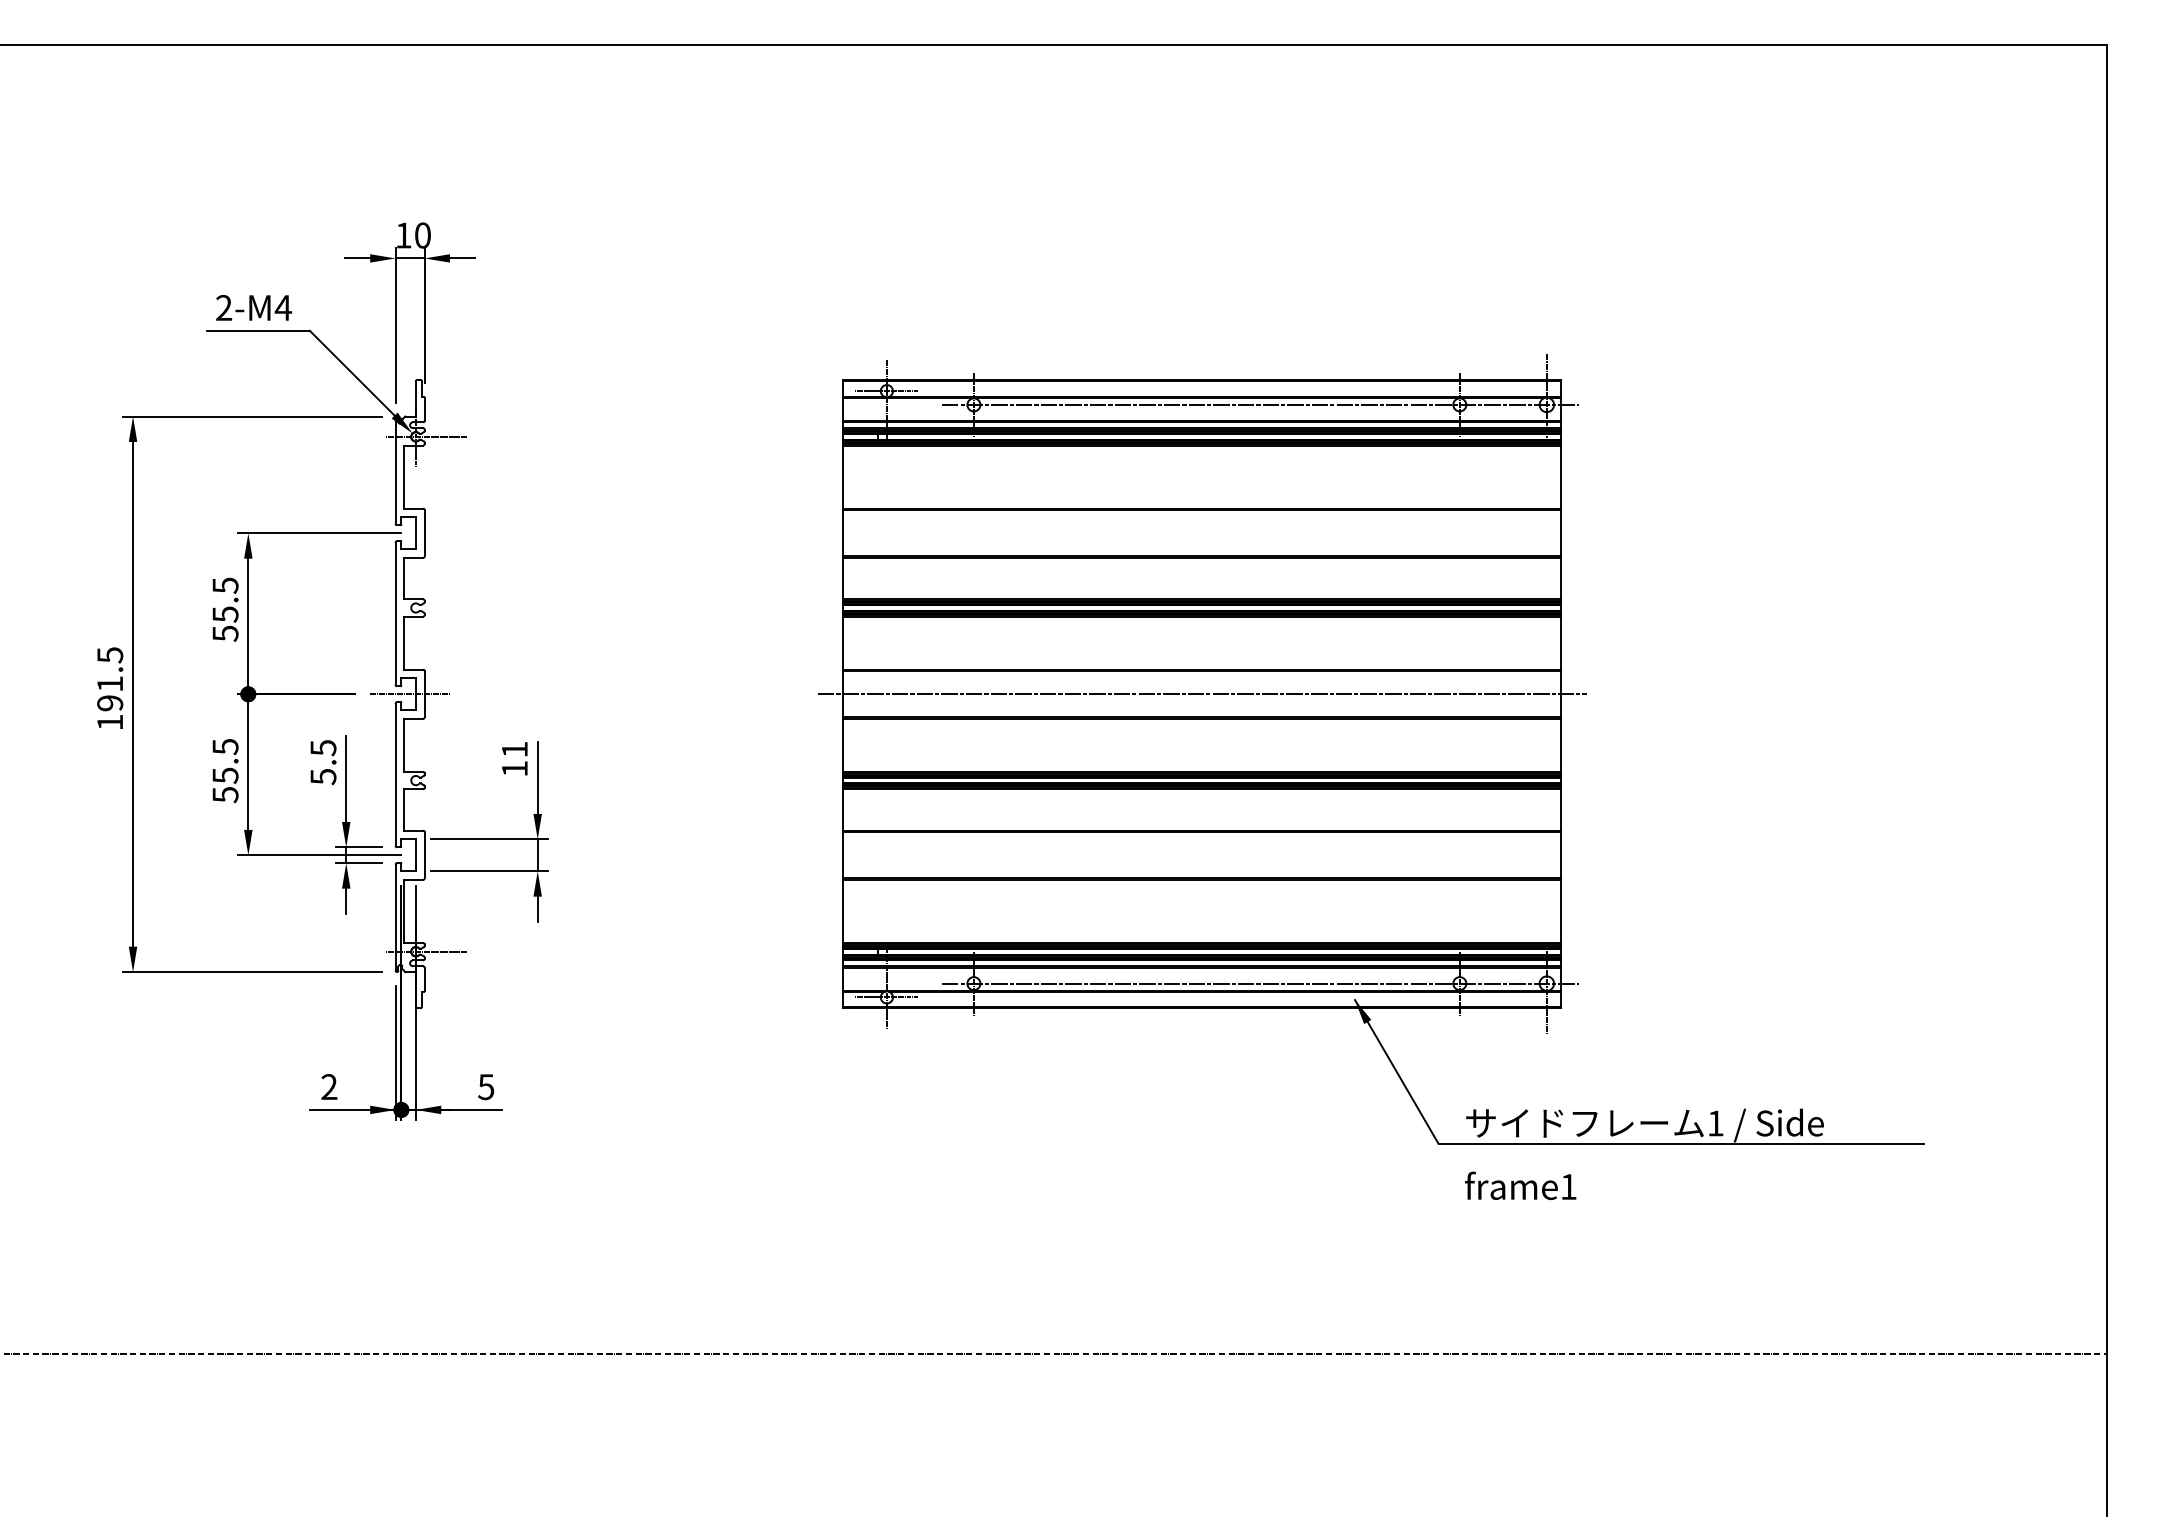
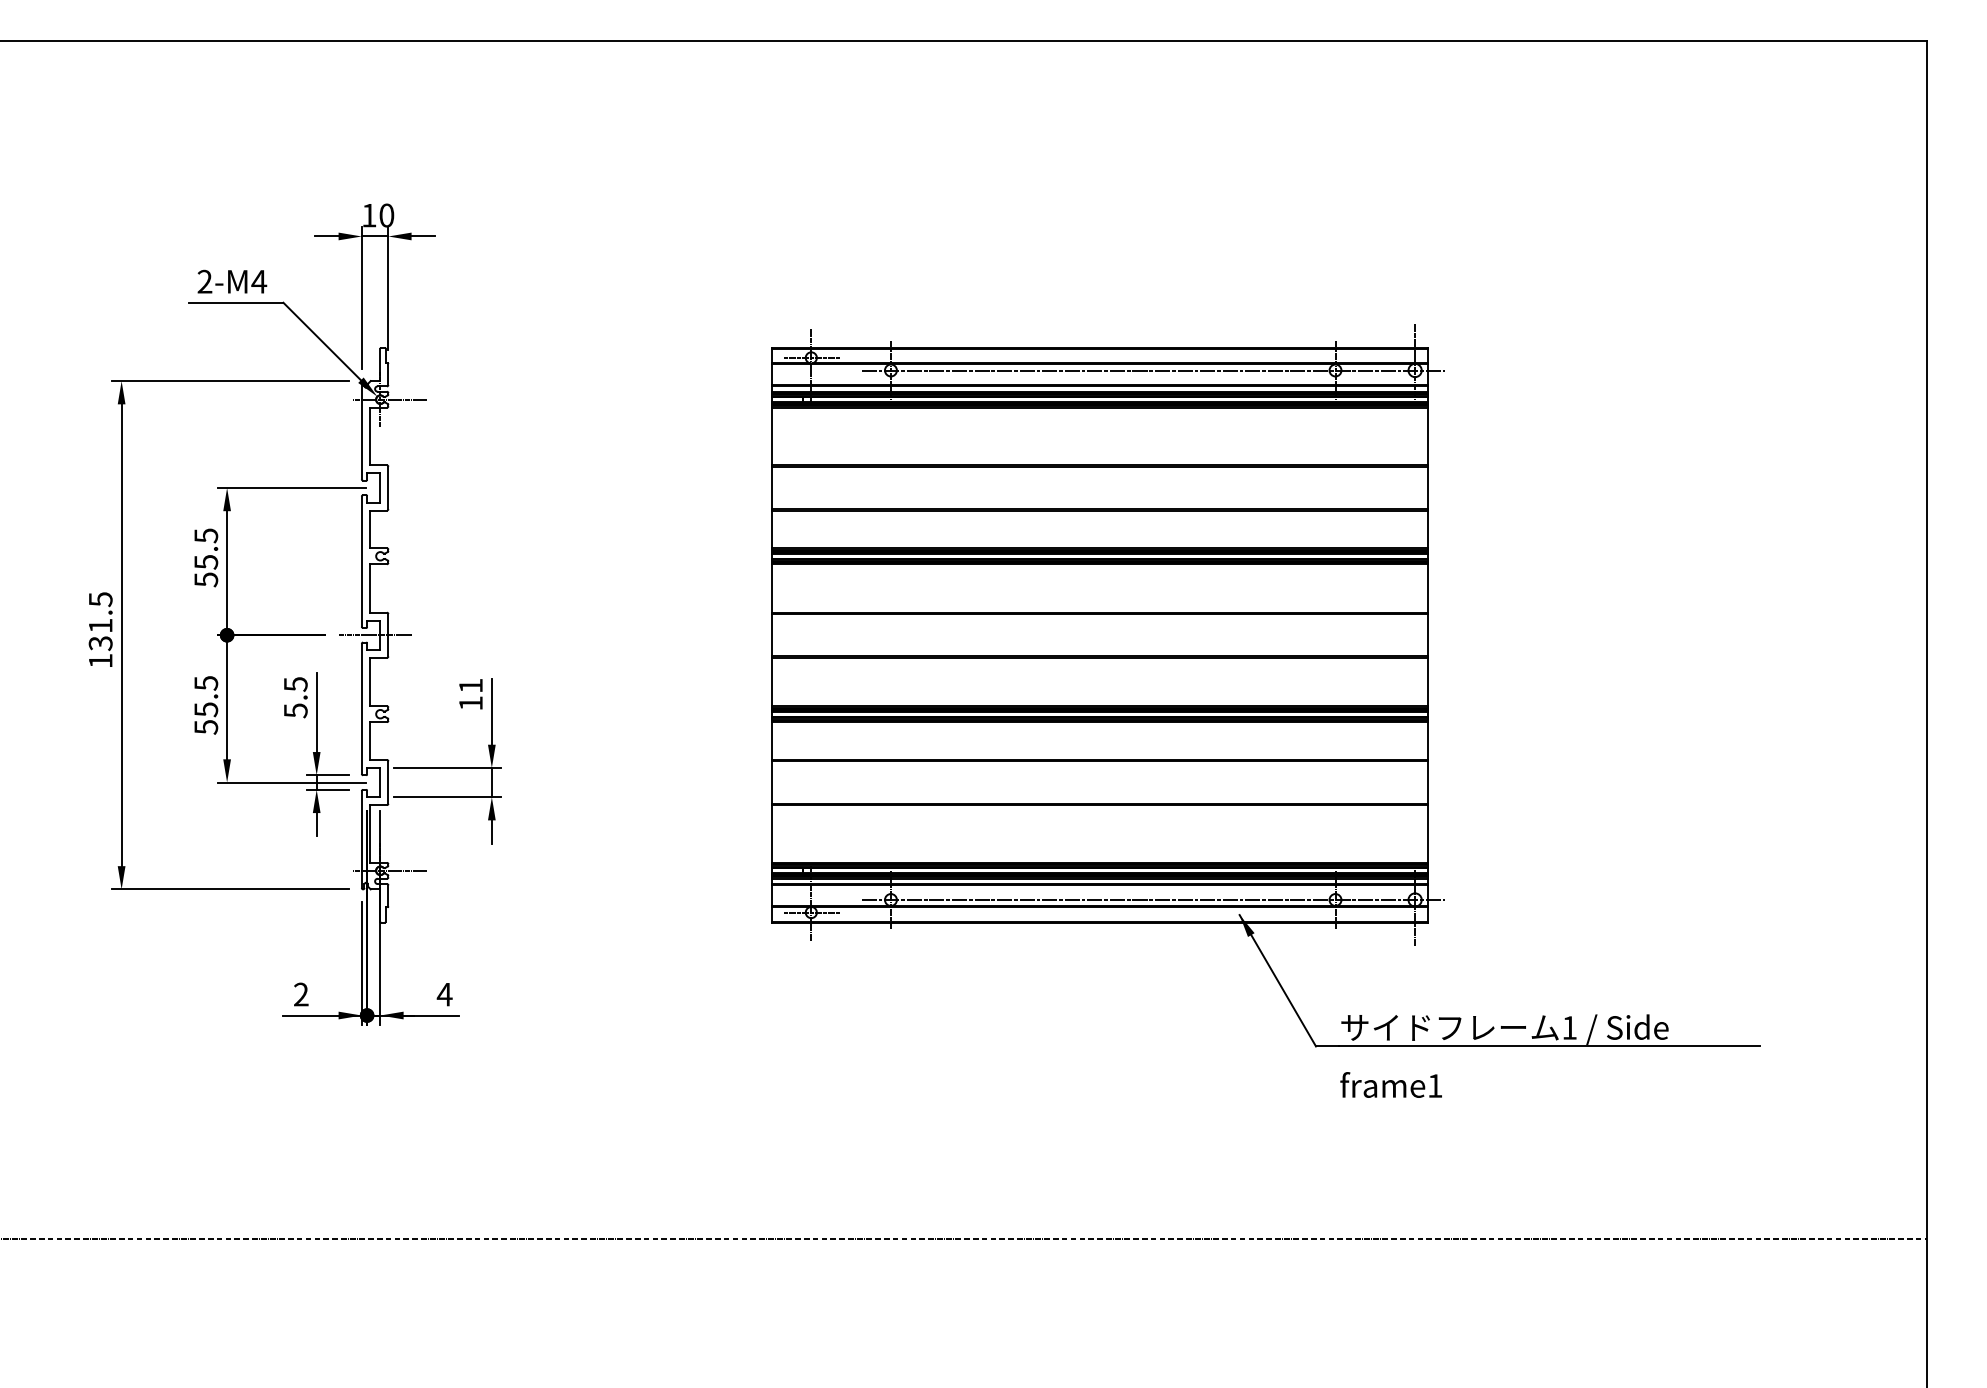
line: (1201, 694) -> (1099, 635), removed
text: (109, 703) -> (100, 643), 191.5 -> 131.5
text: (485, 1086) -> (444, 994), 5 -> 4

